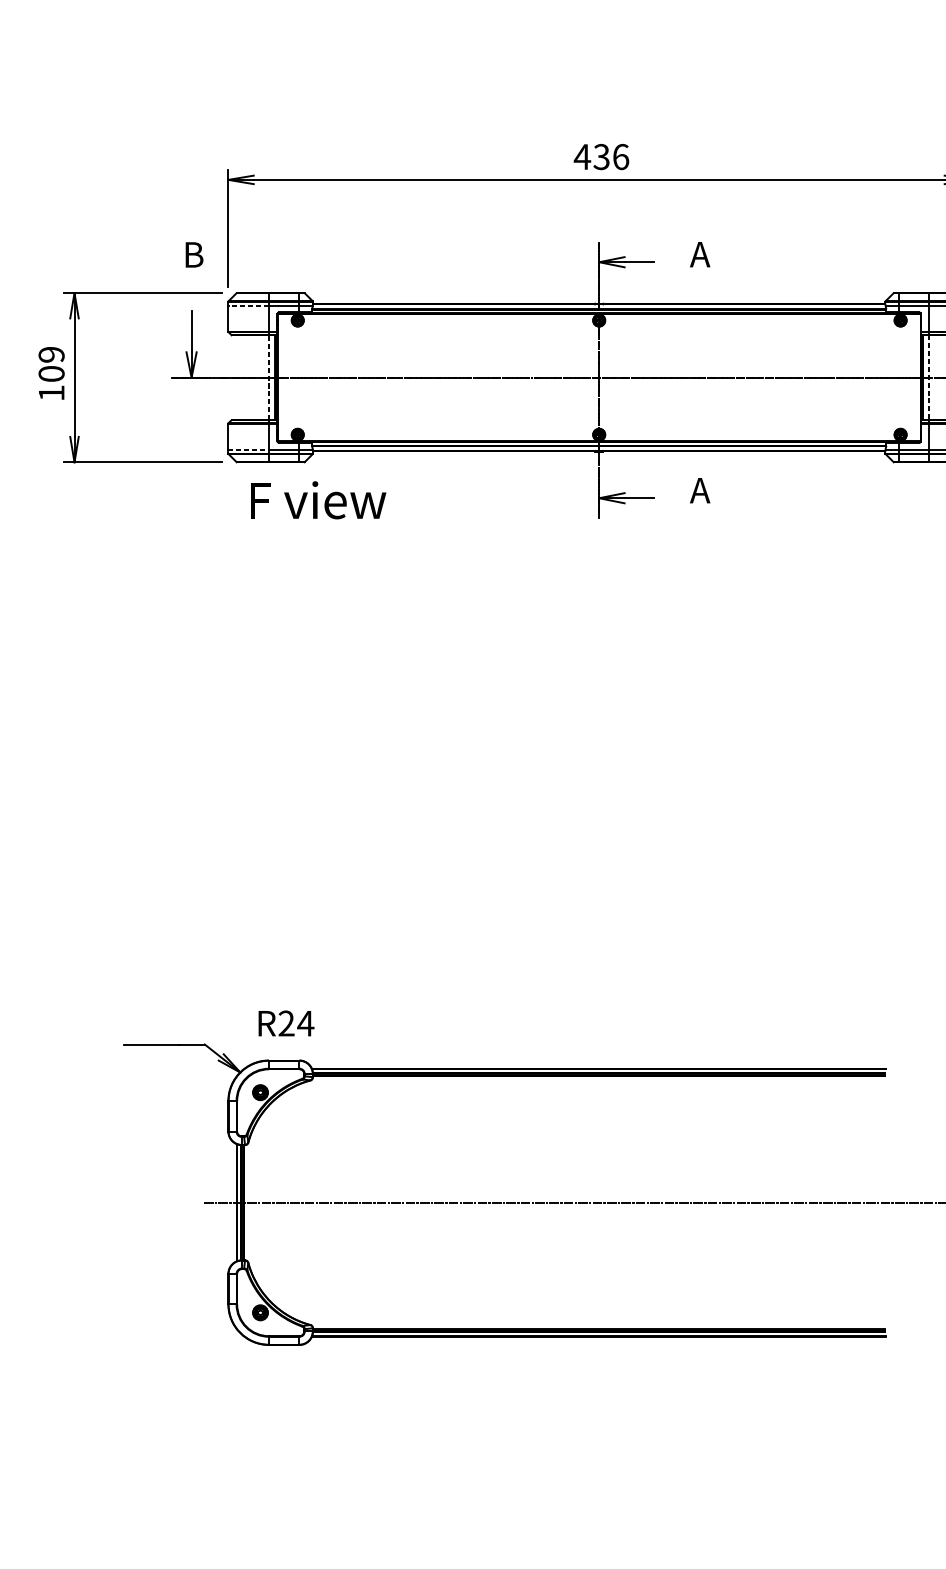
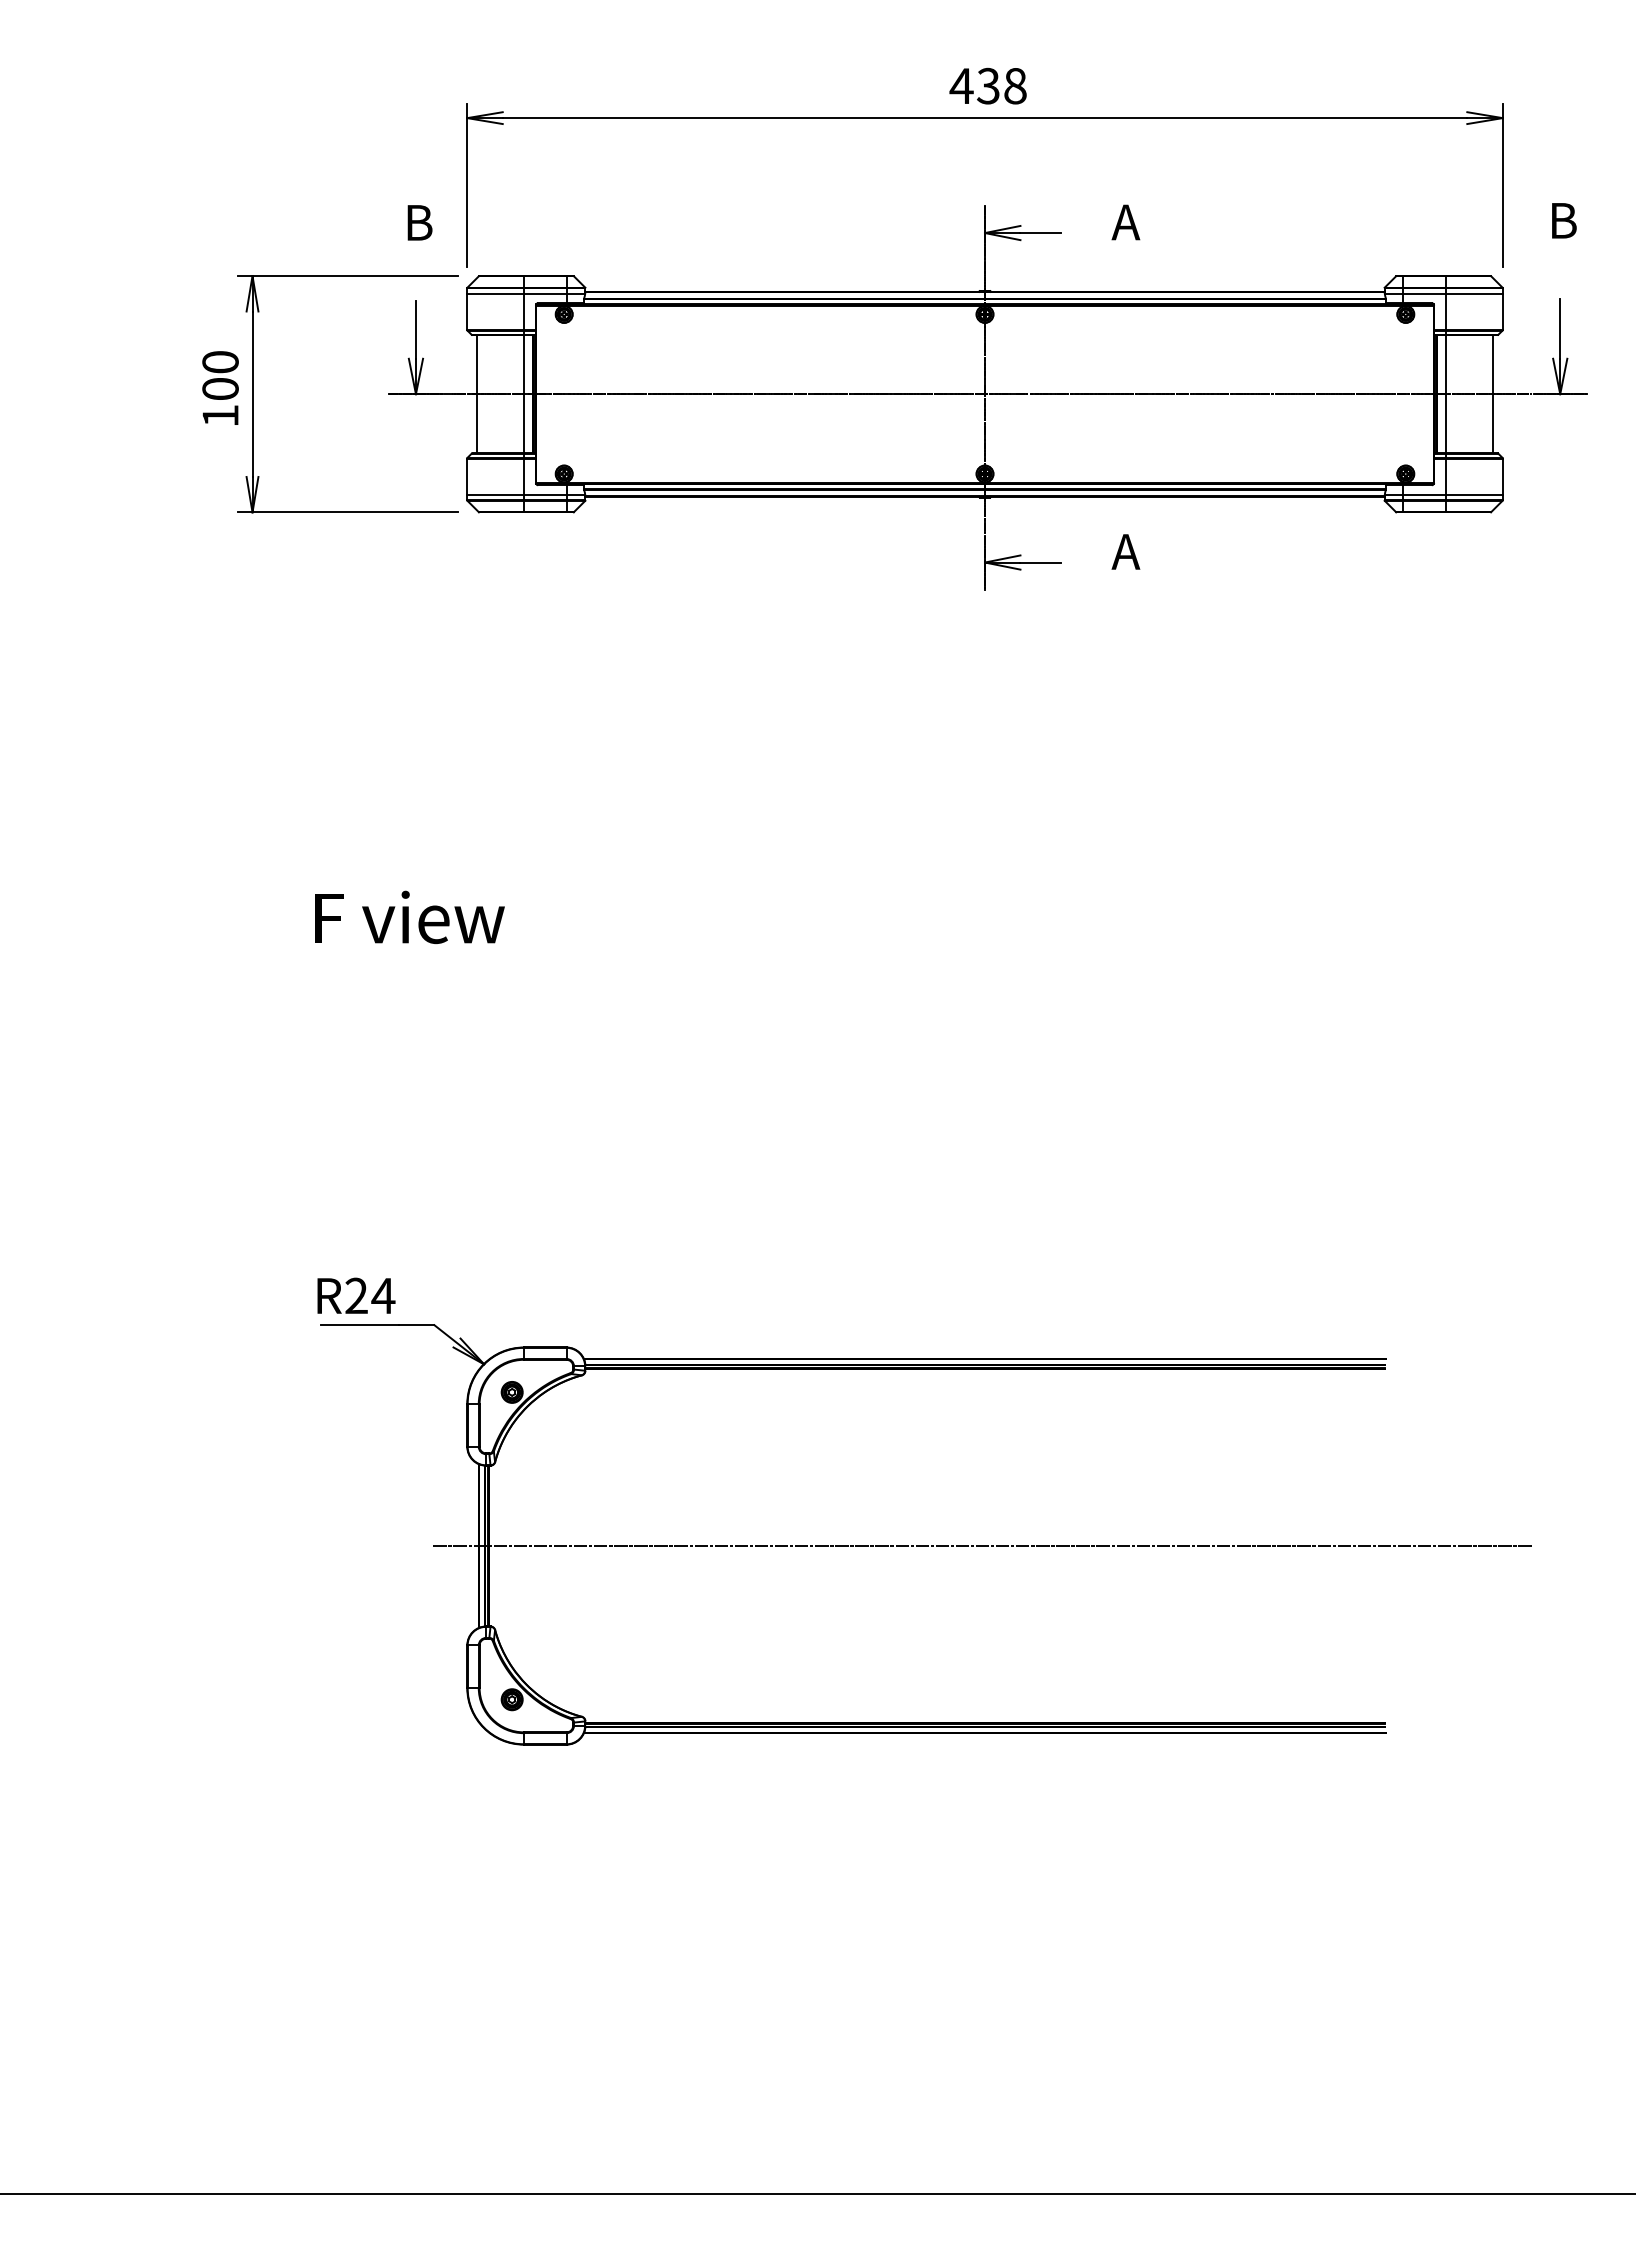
text: (621, 156) -> (1015, 85), 436 -> 438
line: (248, 305) -> (495, 293), dashed -> solid
text: (51, 354) -> (220, 362), 109 -> 100
line: (234, 377) -> (476, 394), added
line: (269, 377) -> (524, 393), dashed -> solid
line: (929, 377) -> (1446, 394), dashed -> solid
line: (249, 449) -> (496, 494), dashed -> solid
text: (318, 499) -> (409, 916), moved
text: (286, 1023) -> (356, 1295), moved

